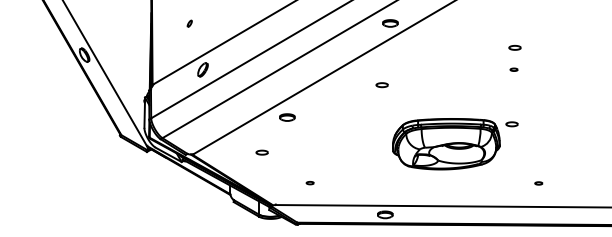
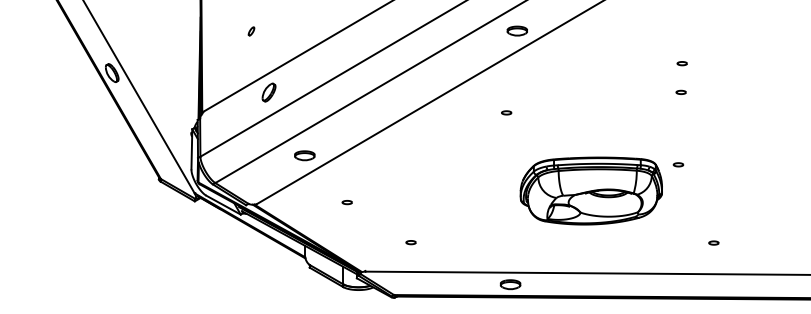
part: (514, 47) -> (681, 63), size x0.62
part: (382, 84) -> (506, 112), size x0.62
part: (287, 117) -> (304, 155), moved
part: (512, 124) -> (678, 164), size x0.62
part: (261, 152) -> (346, 202), size x0.62

